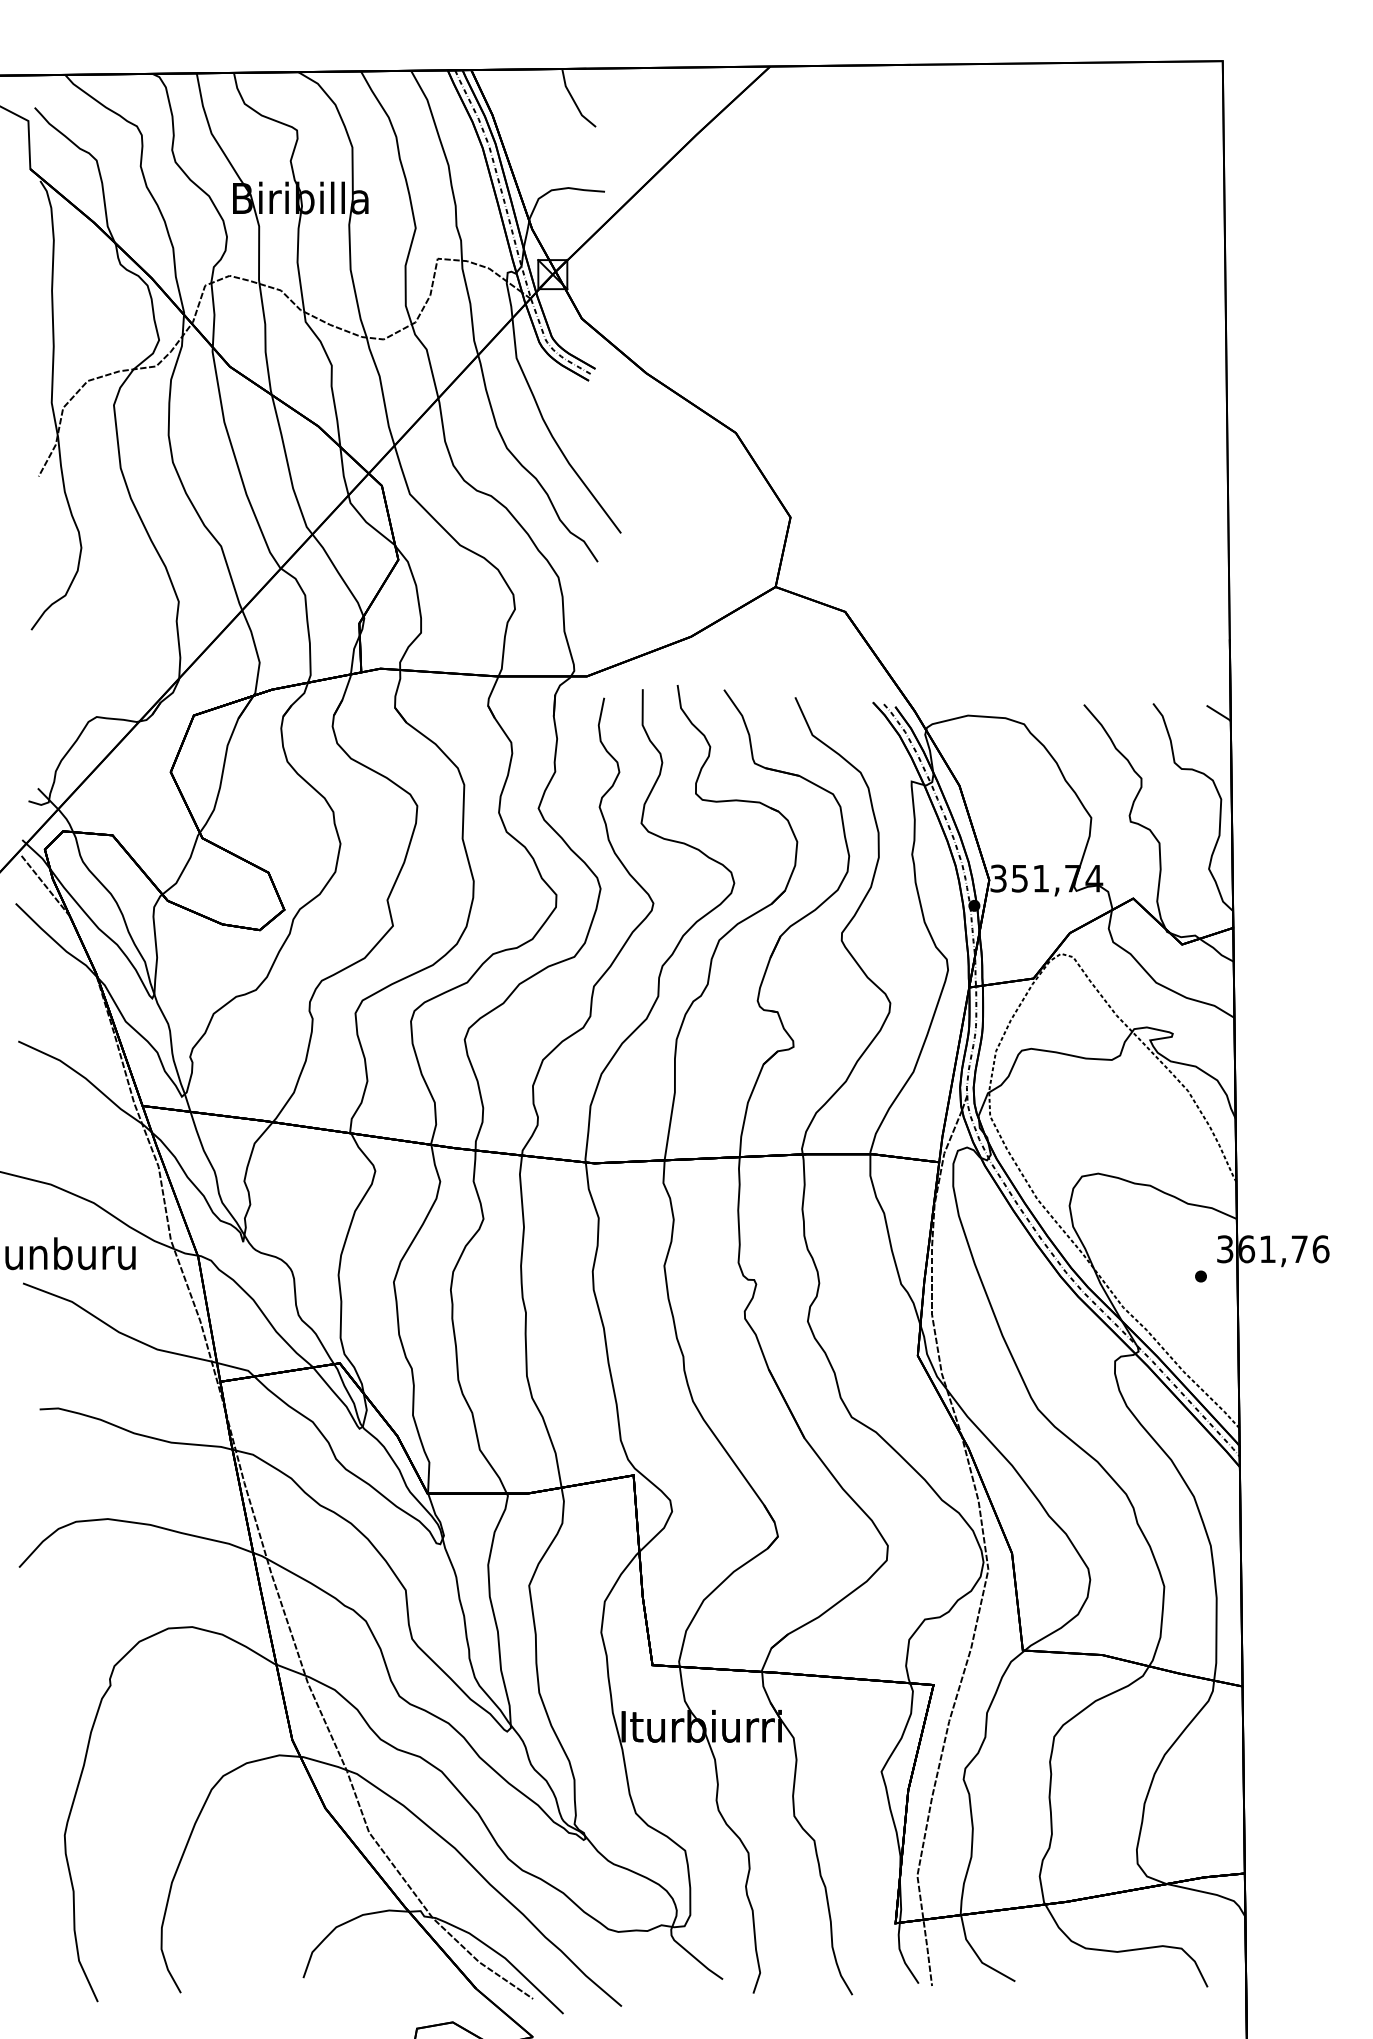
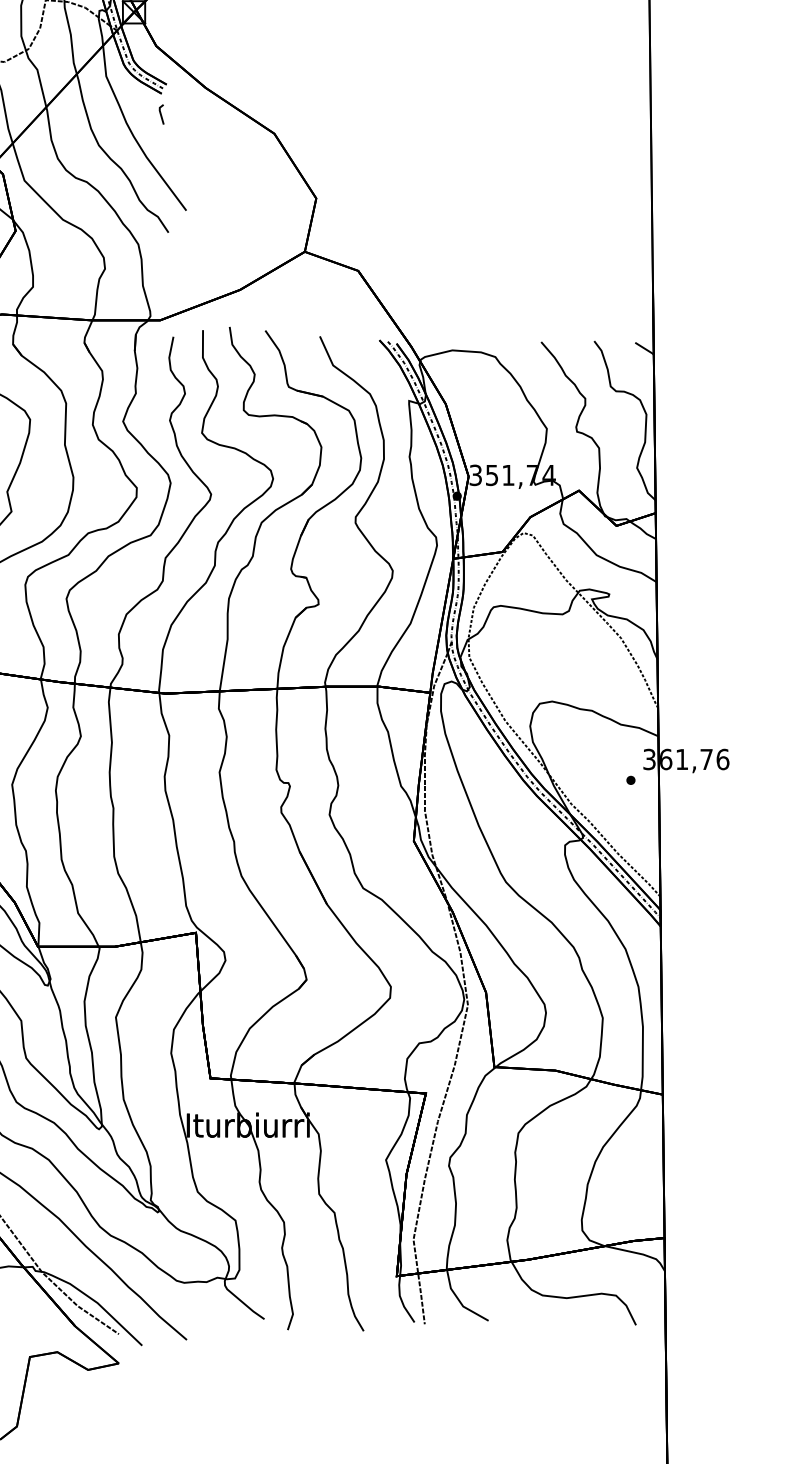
line: (588, 407) -> (161, 114), added

